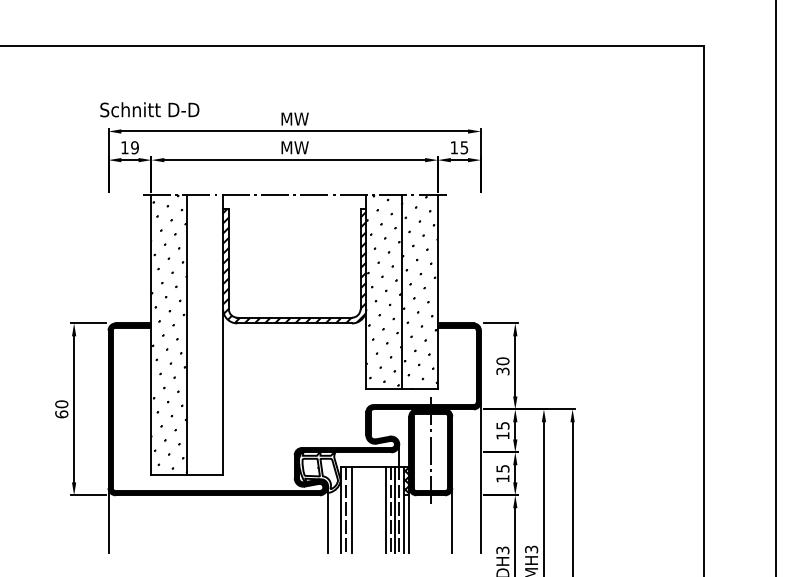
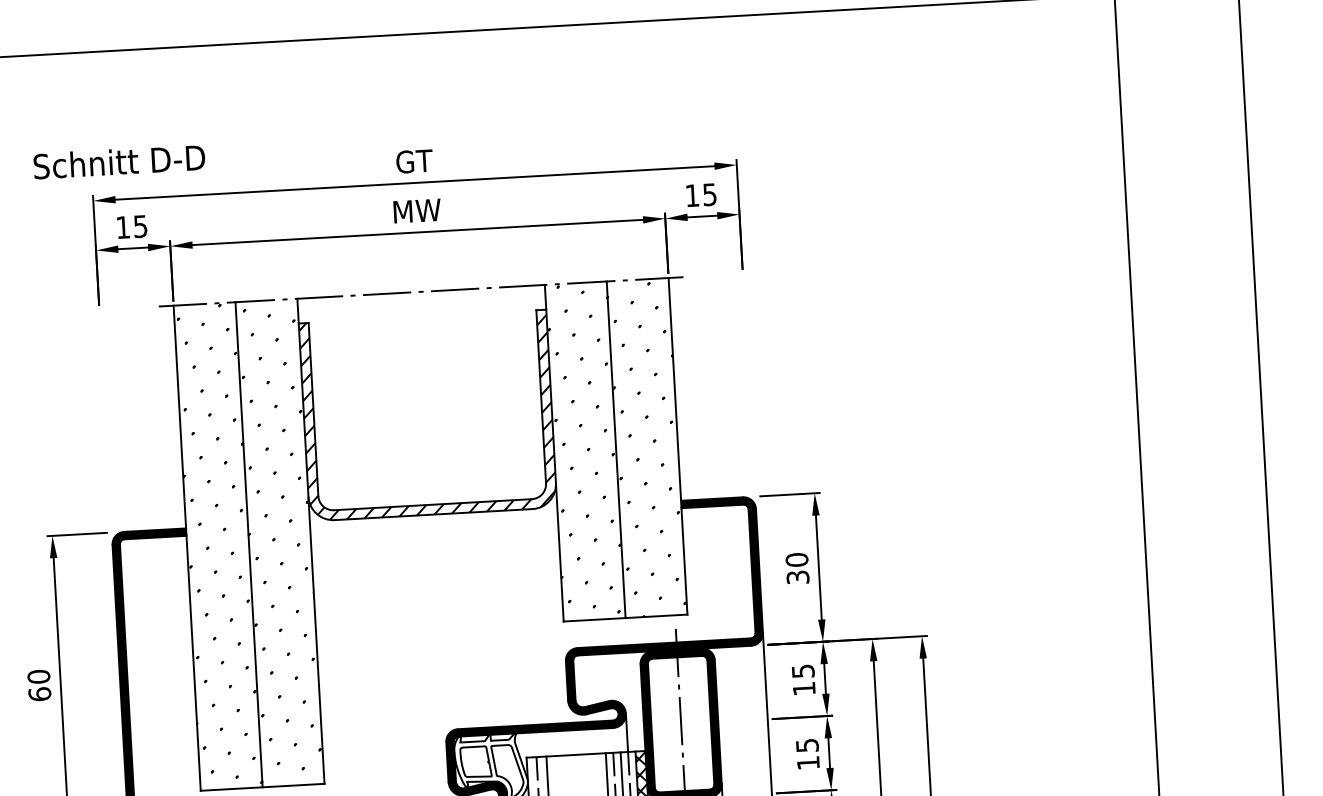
text: (149, 109) -> (118, 161), moved
text: (294, 118) -> (413, 160), MW -> GT
text: (134, 147) -> (139, 226), 19 -> 15
hatch: (205, 335) -> (280, 544), added

